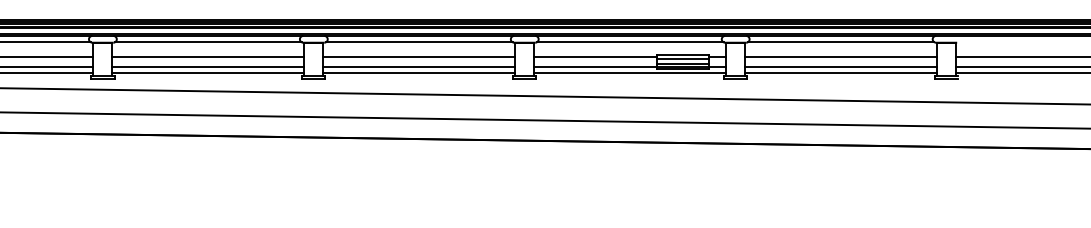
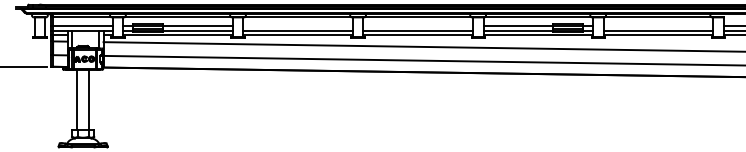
line: (207, 56) -> (297, 25), removed
line: (418, 56) -> (417, 25), removed
line: (839, 56) -> (657, 25), removed

